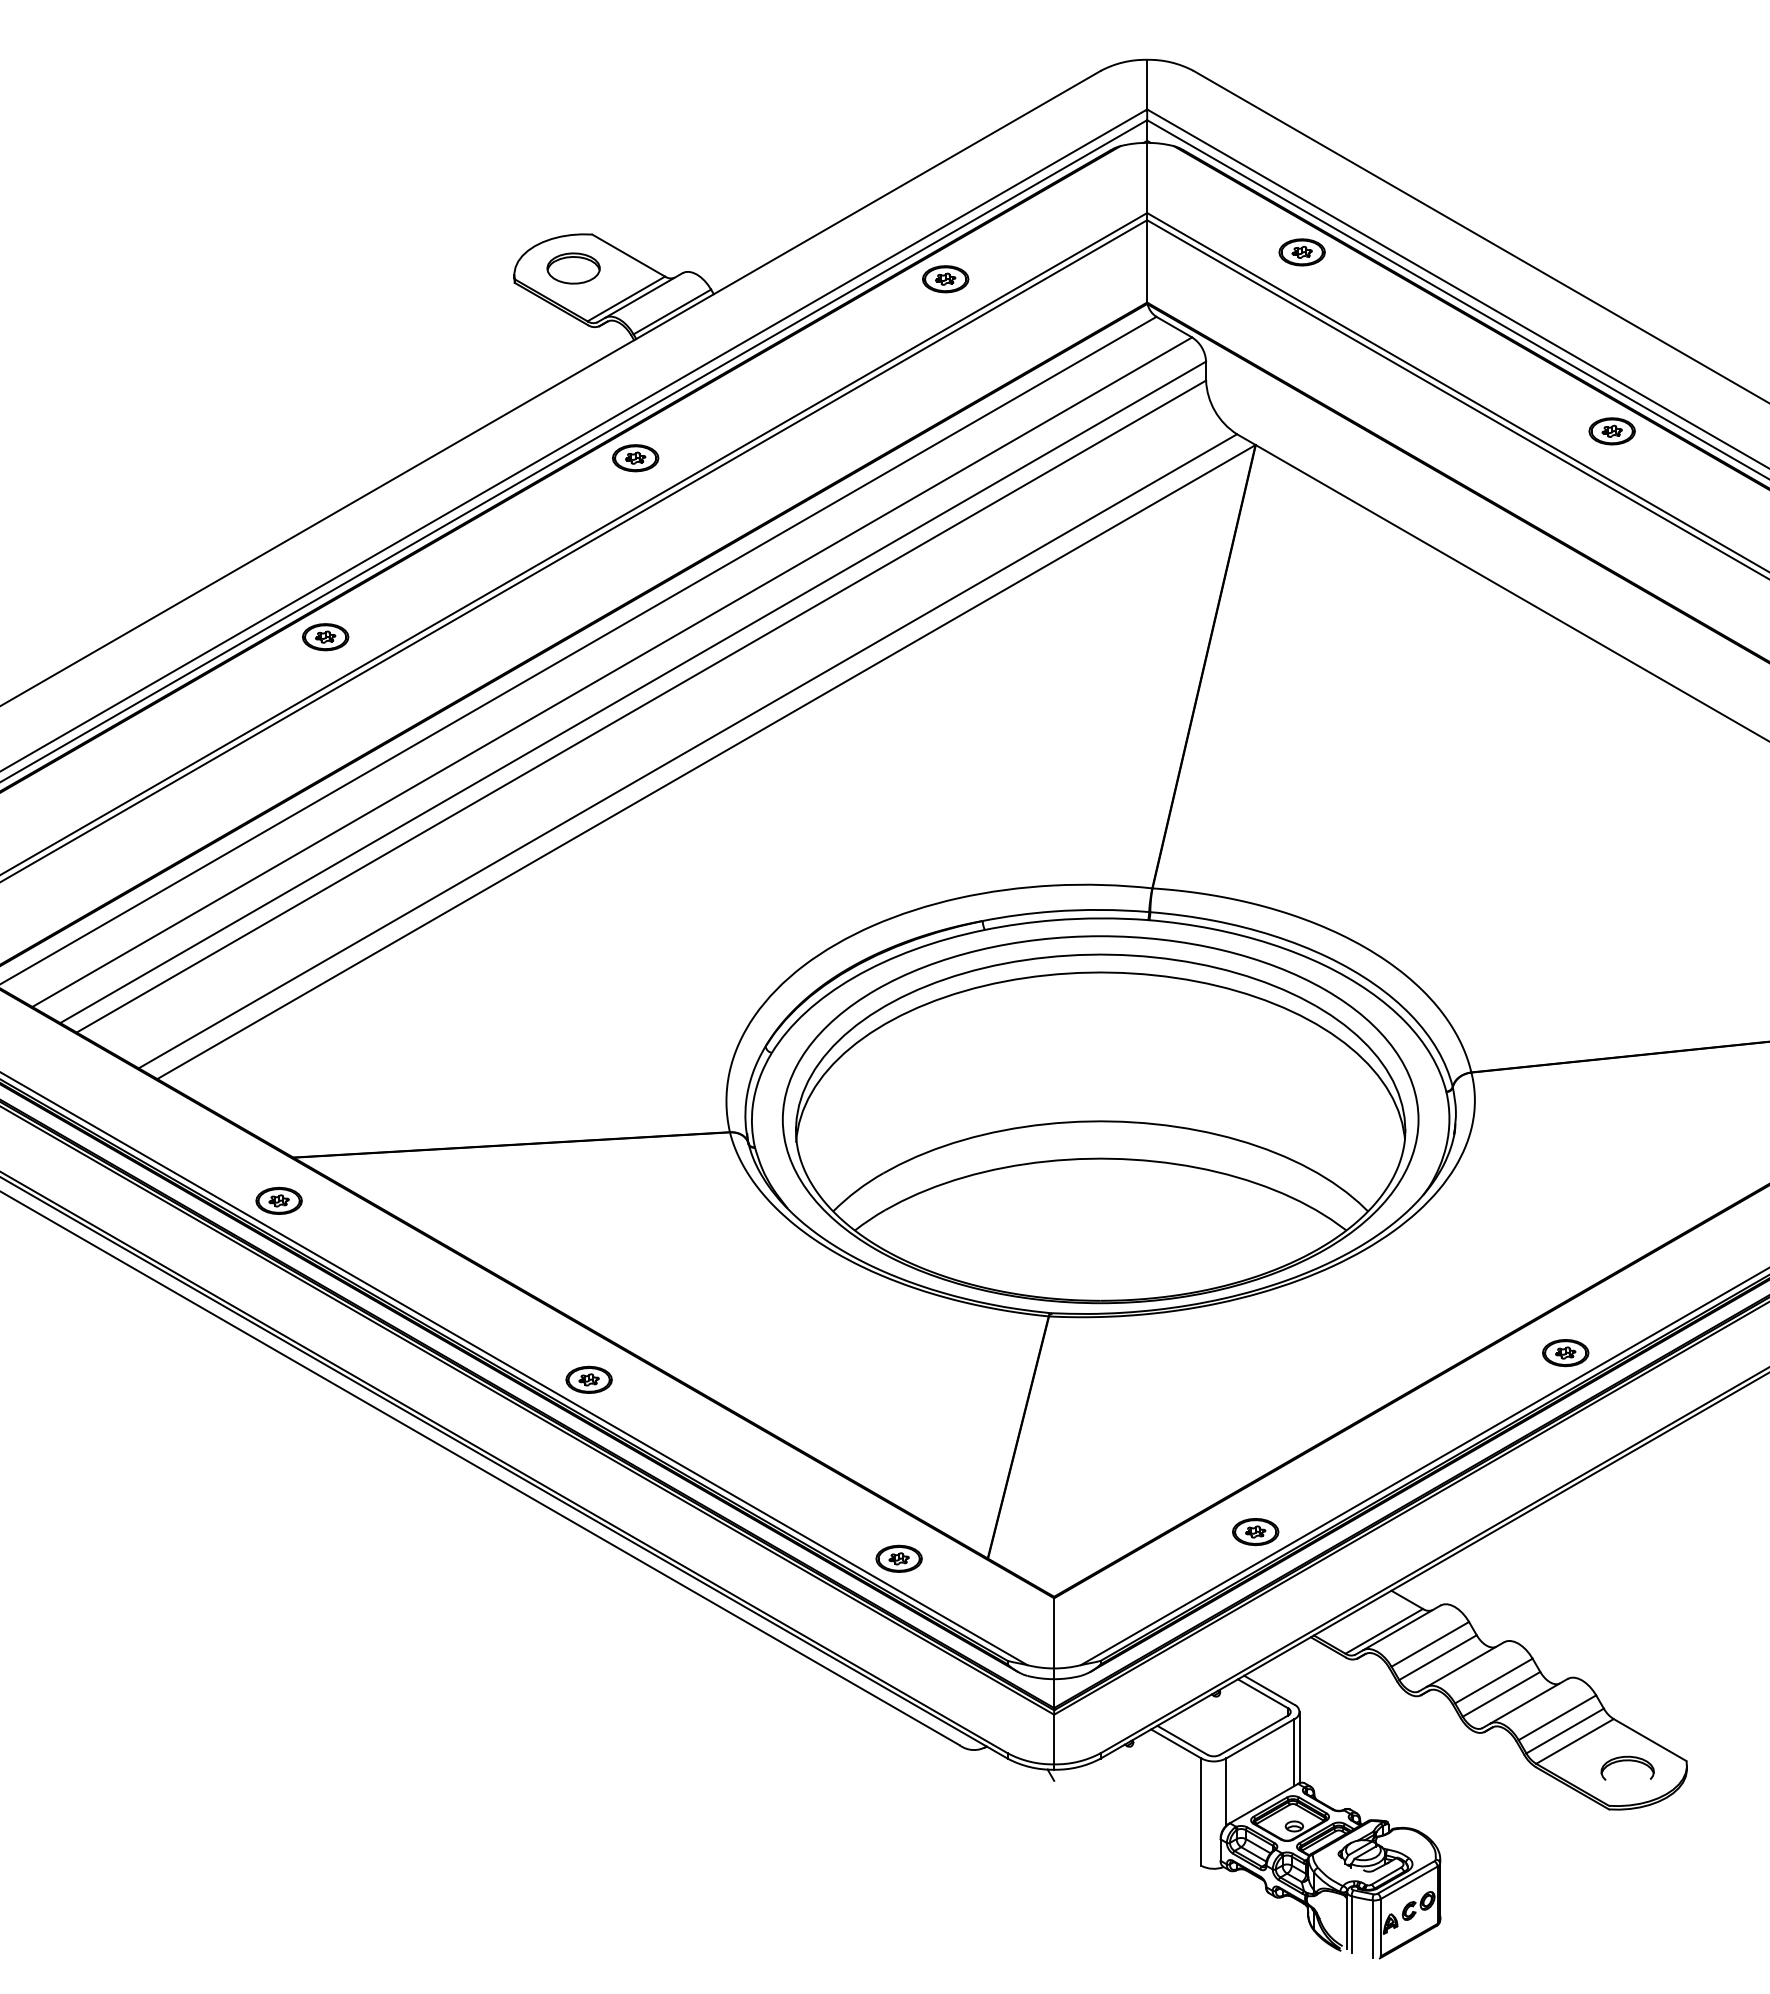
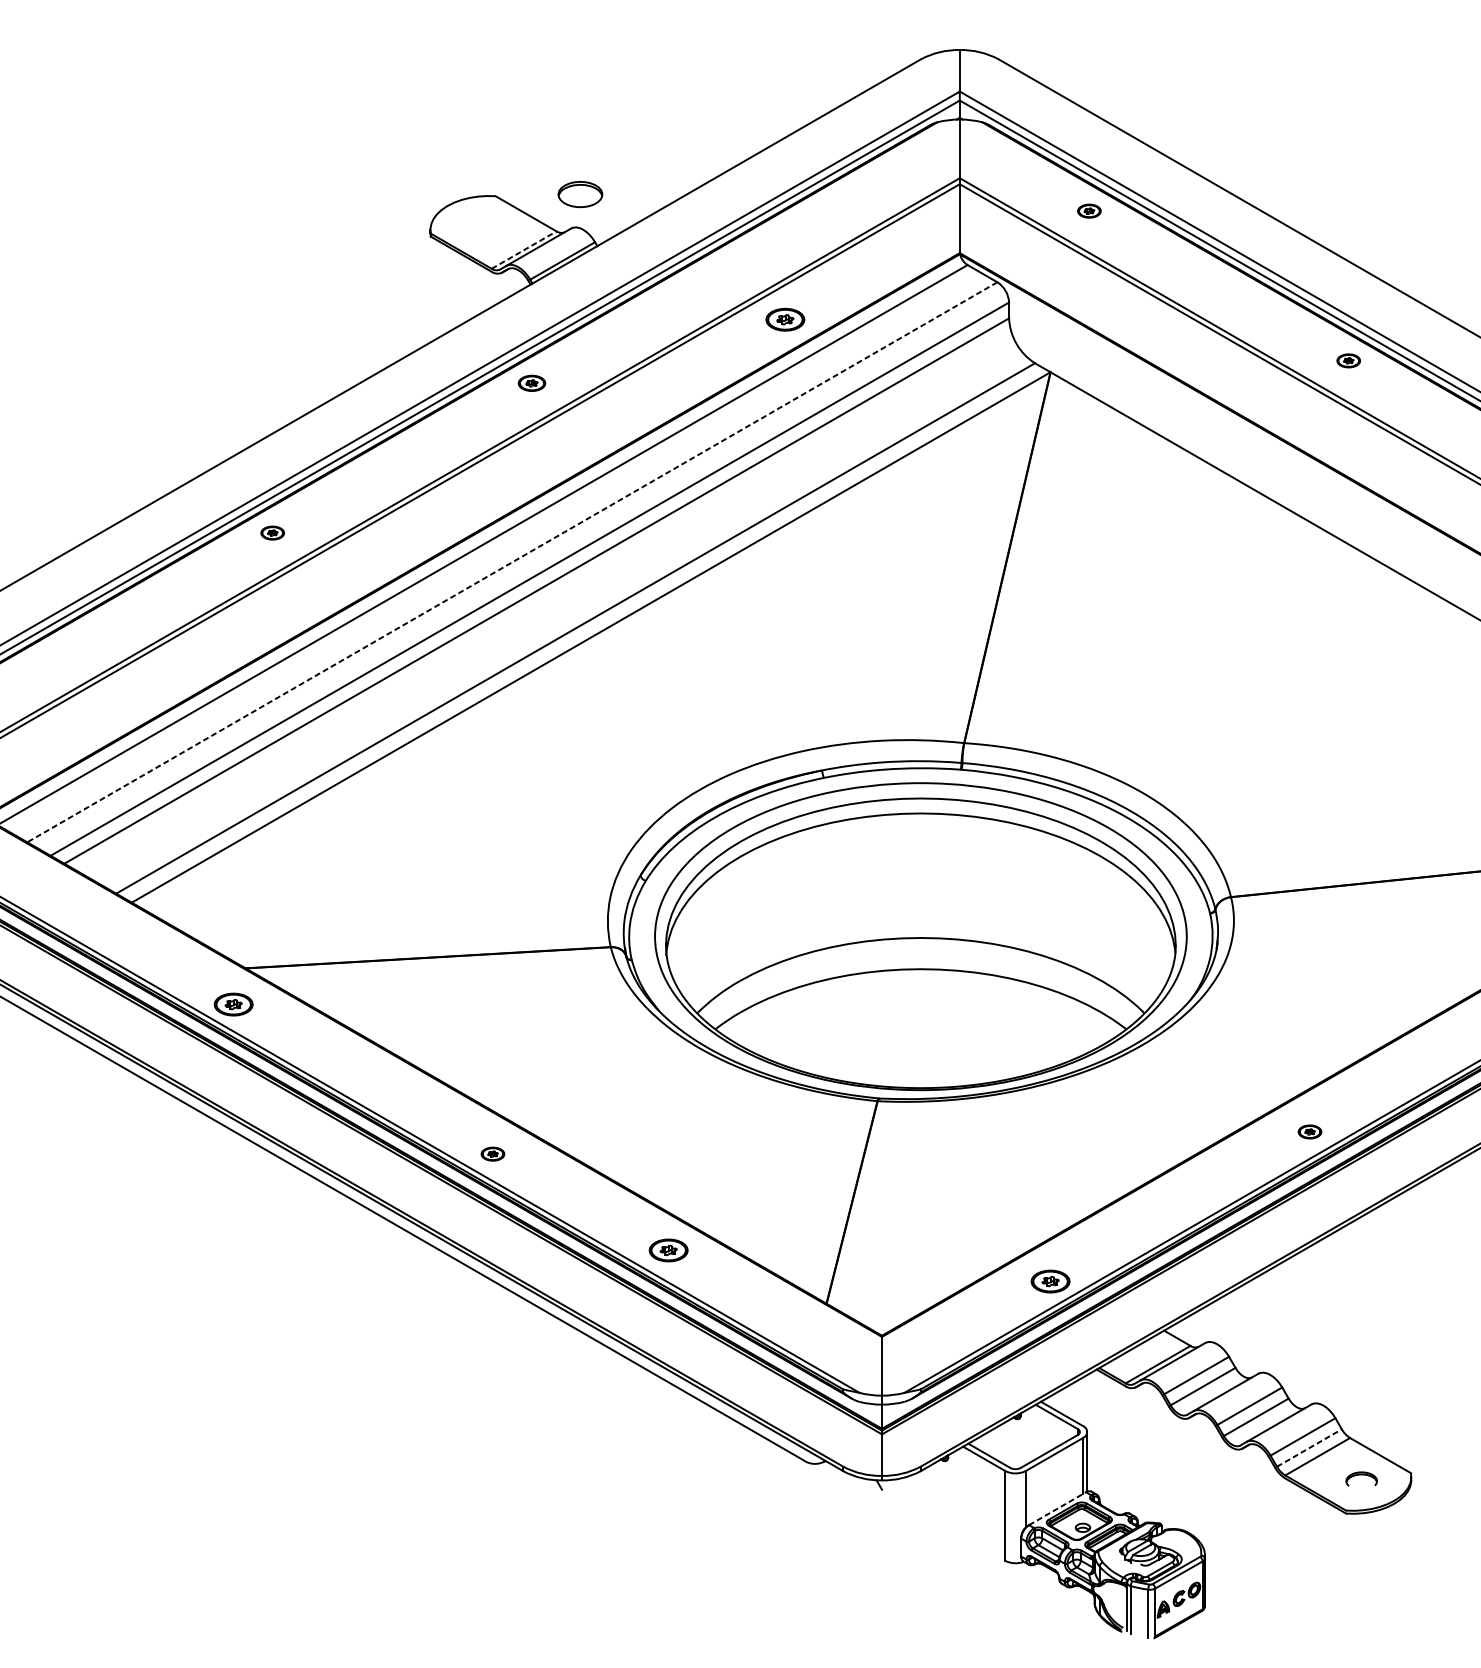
part: (1301, 252) -> (1088, 211), size x0.6
part: (573, 268) -> (580, 194), moved
part: (945, 279) -> (785, 319), moved
line: (626, 298) -> (524, 249), solid -> dashed
part: (1611, 431) -> (1348, 360), size x0.6
part: (635, 458) -> (531, 383), size x0.7
part: (325, 637) -> (272, 533), size x0.6
line: (612, 672) -> (512, 562), solid -> dashed
part: (1565, 1353) -> (1309, 1132), size x0.6
part: (588, 1379) -> (492, 1153), size x0.6
part: (898, 1558) -> (668, 1250), moved
line: (1565, 1731) -> (1309, 1448), solid -> dashed
part: (1627, 1767) -> (1361, 1478), size x0.7
line: (1264, 1803) -> (1057, 1508), solid -> dashed

